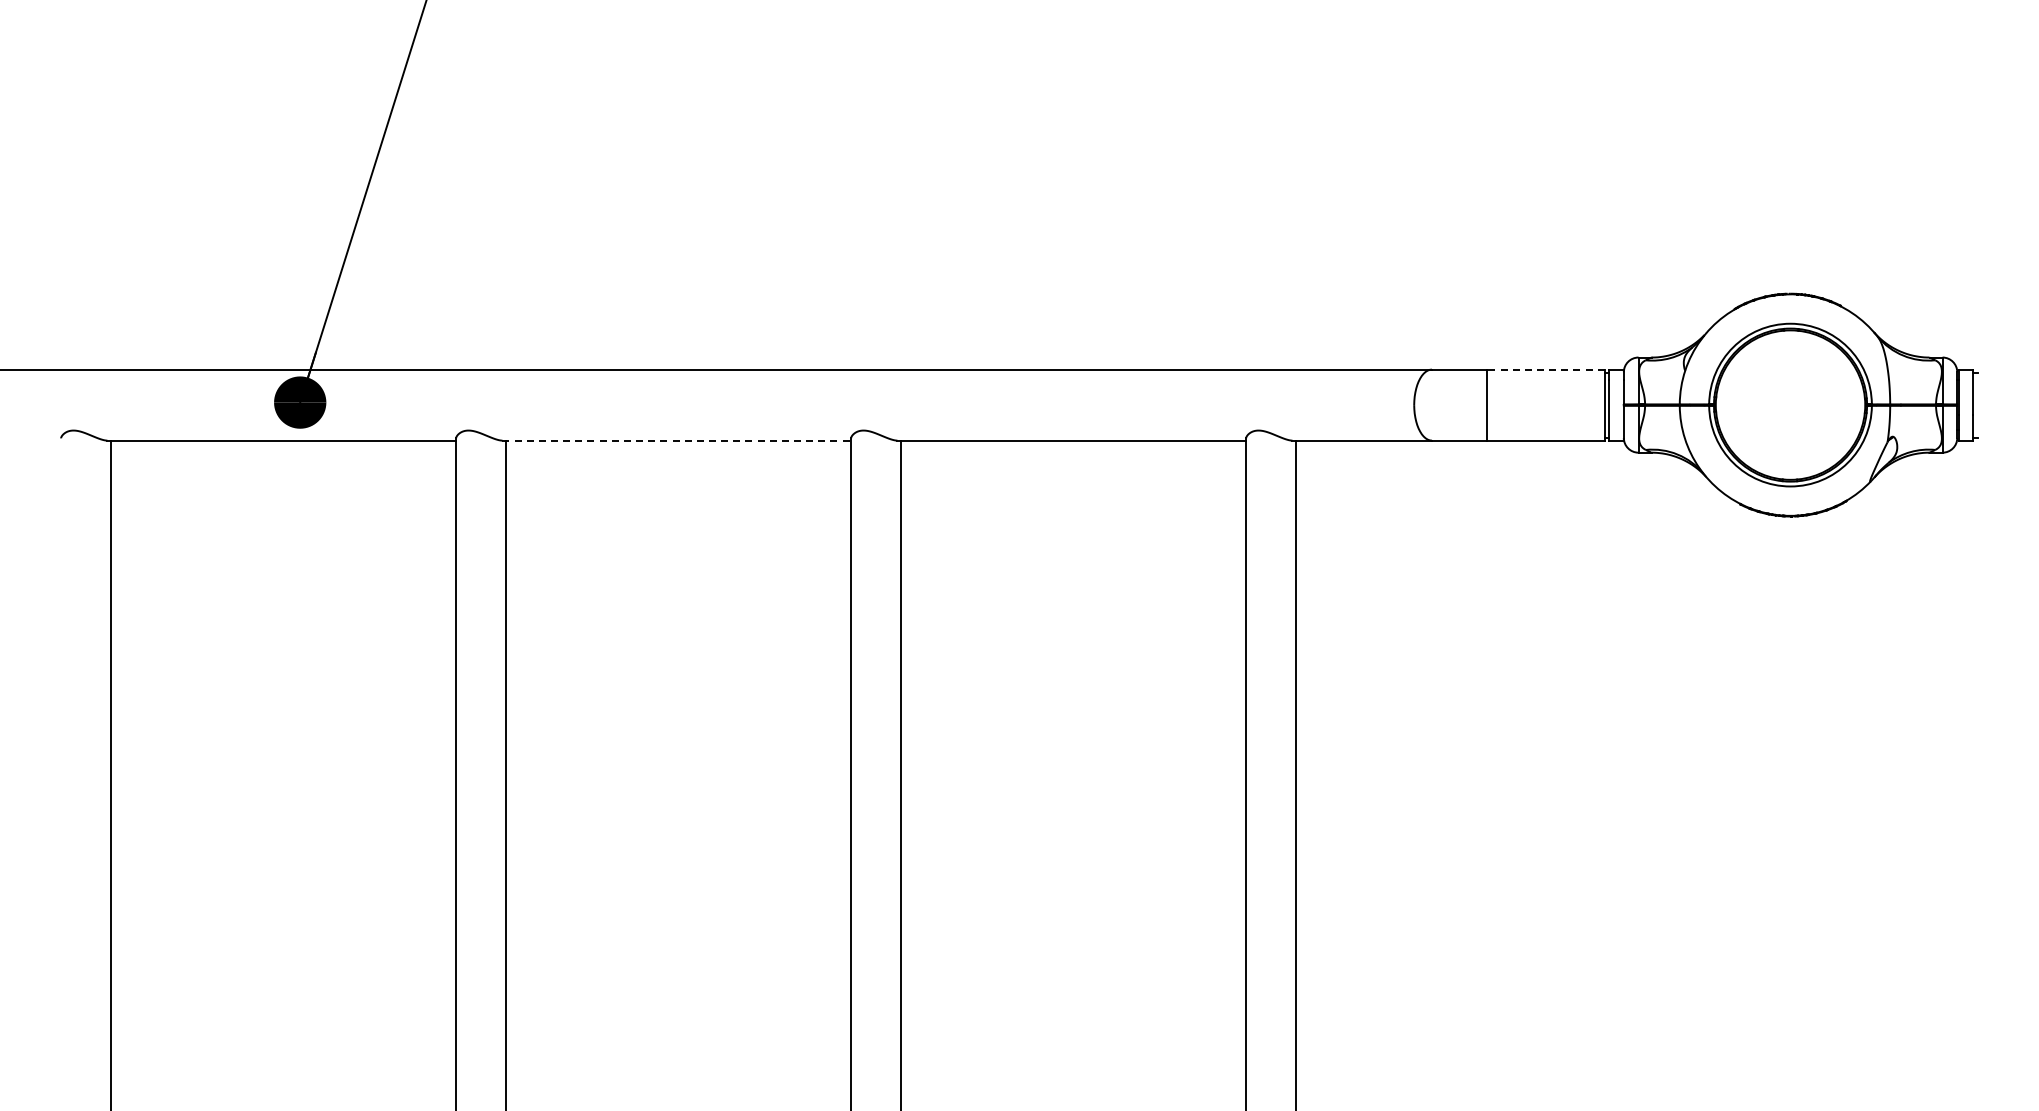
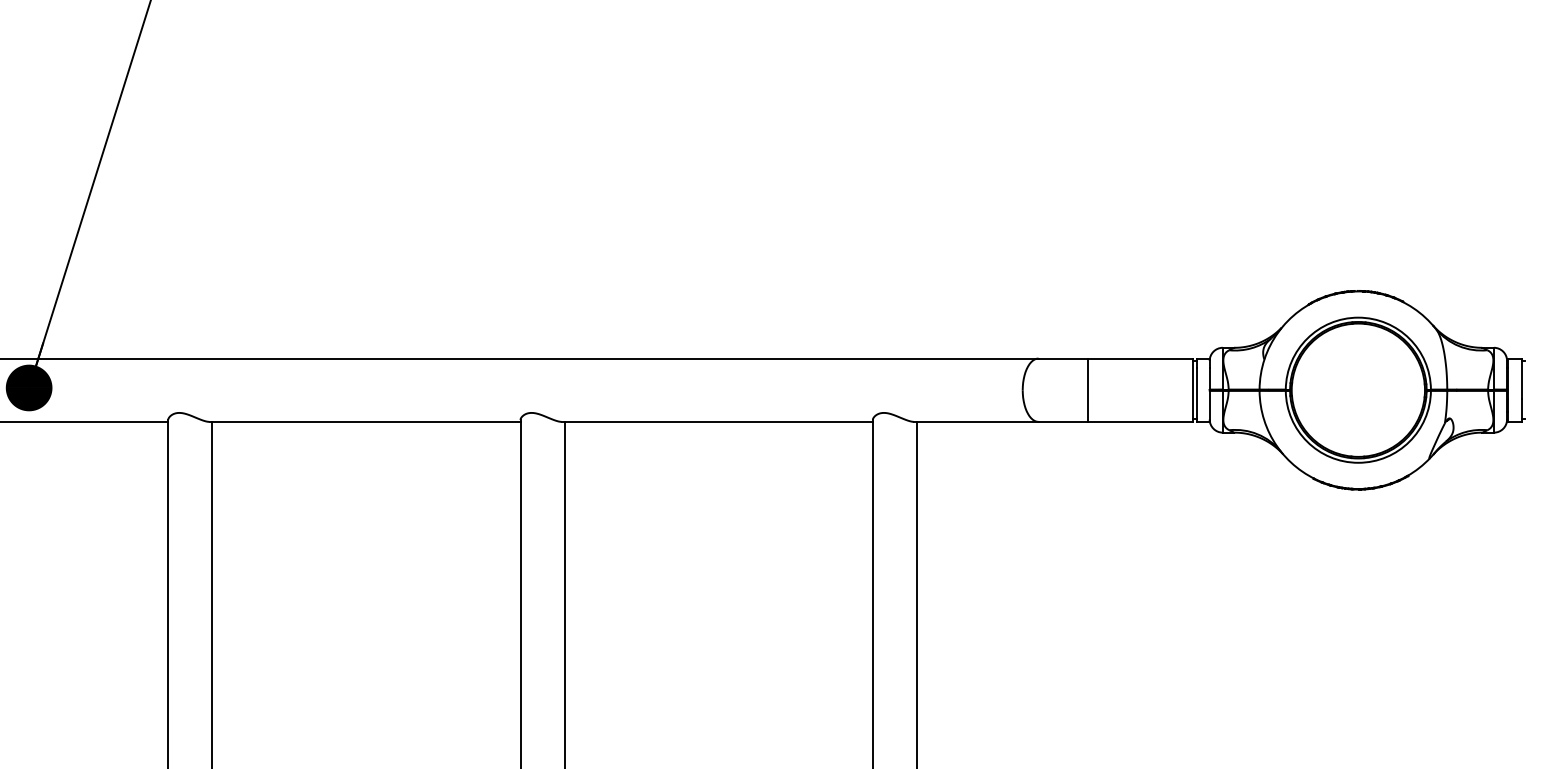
line: (1545, 369) -> (1139, 358), dashed -> solid
line: (677, 440) -> (365, 421), dashed -> solid

